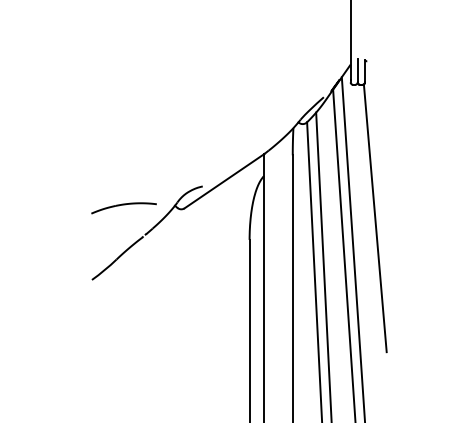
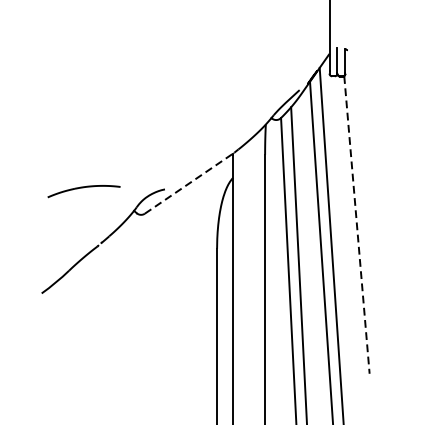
line: (225, 180) -> (190, 182), solid -> dashed
part: (123, 208) -> (83, 191), moved
line: (375, 218) -> (357, 225), solid -> dashed

